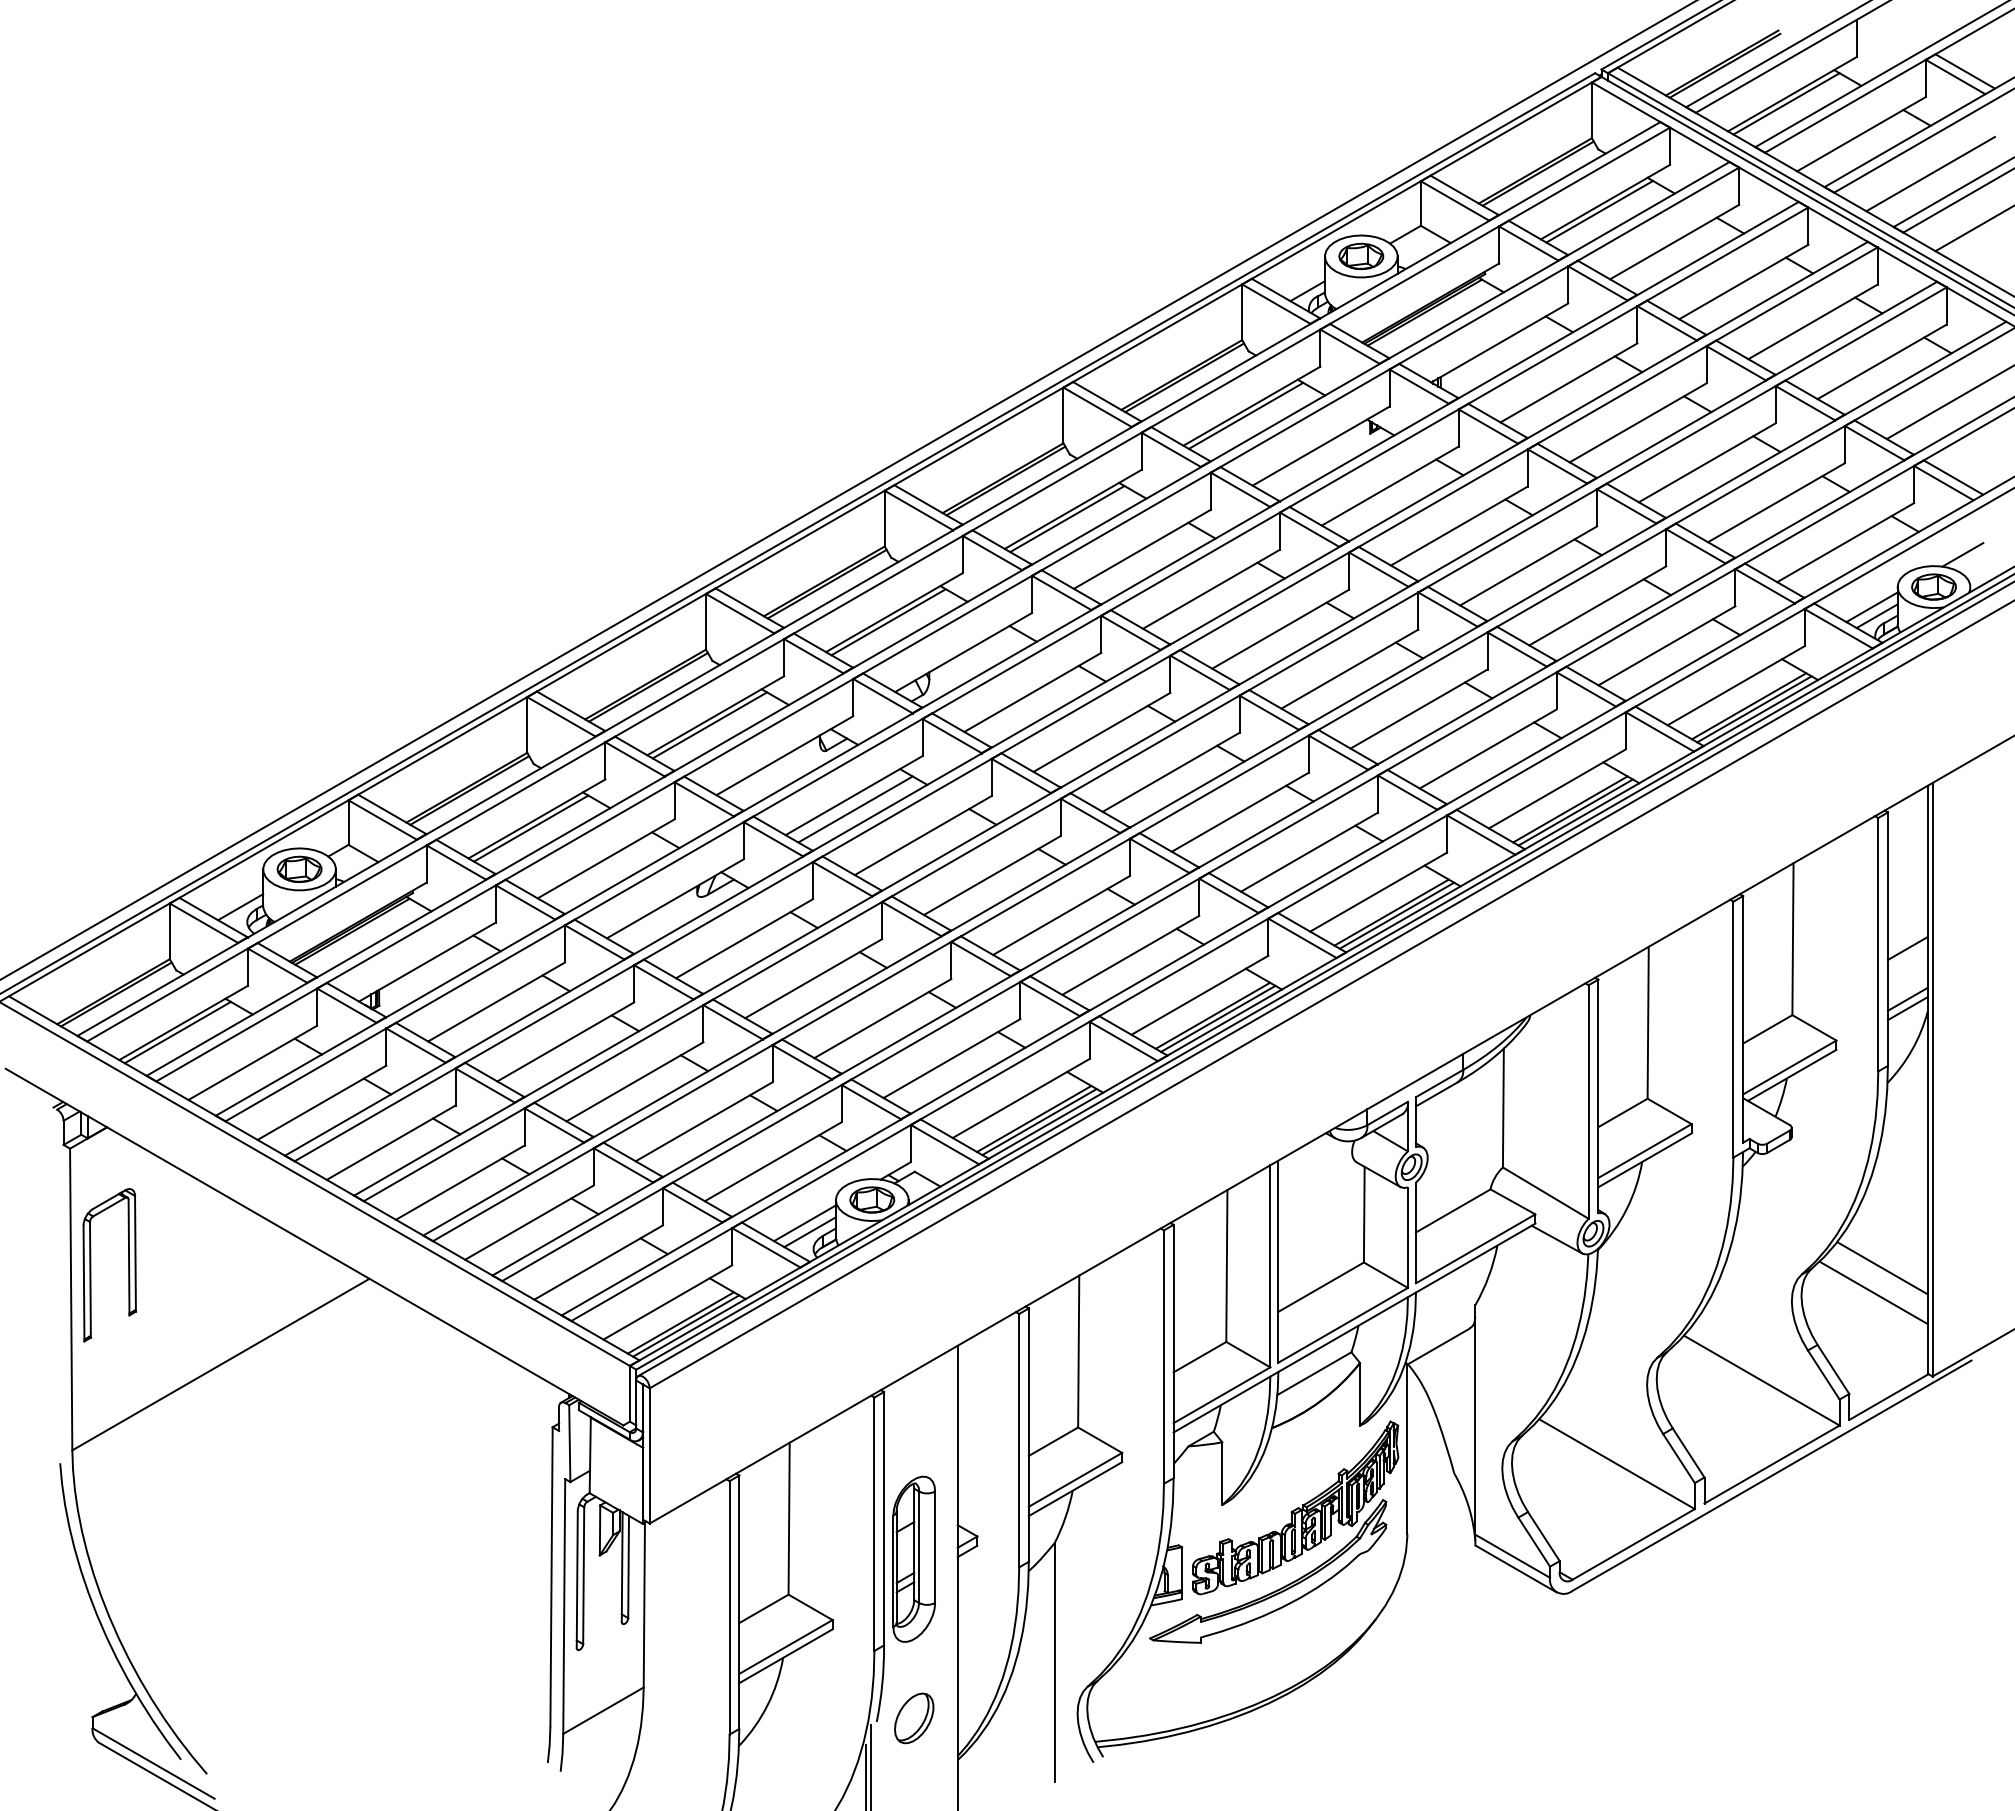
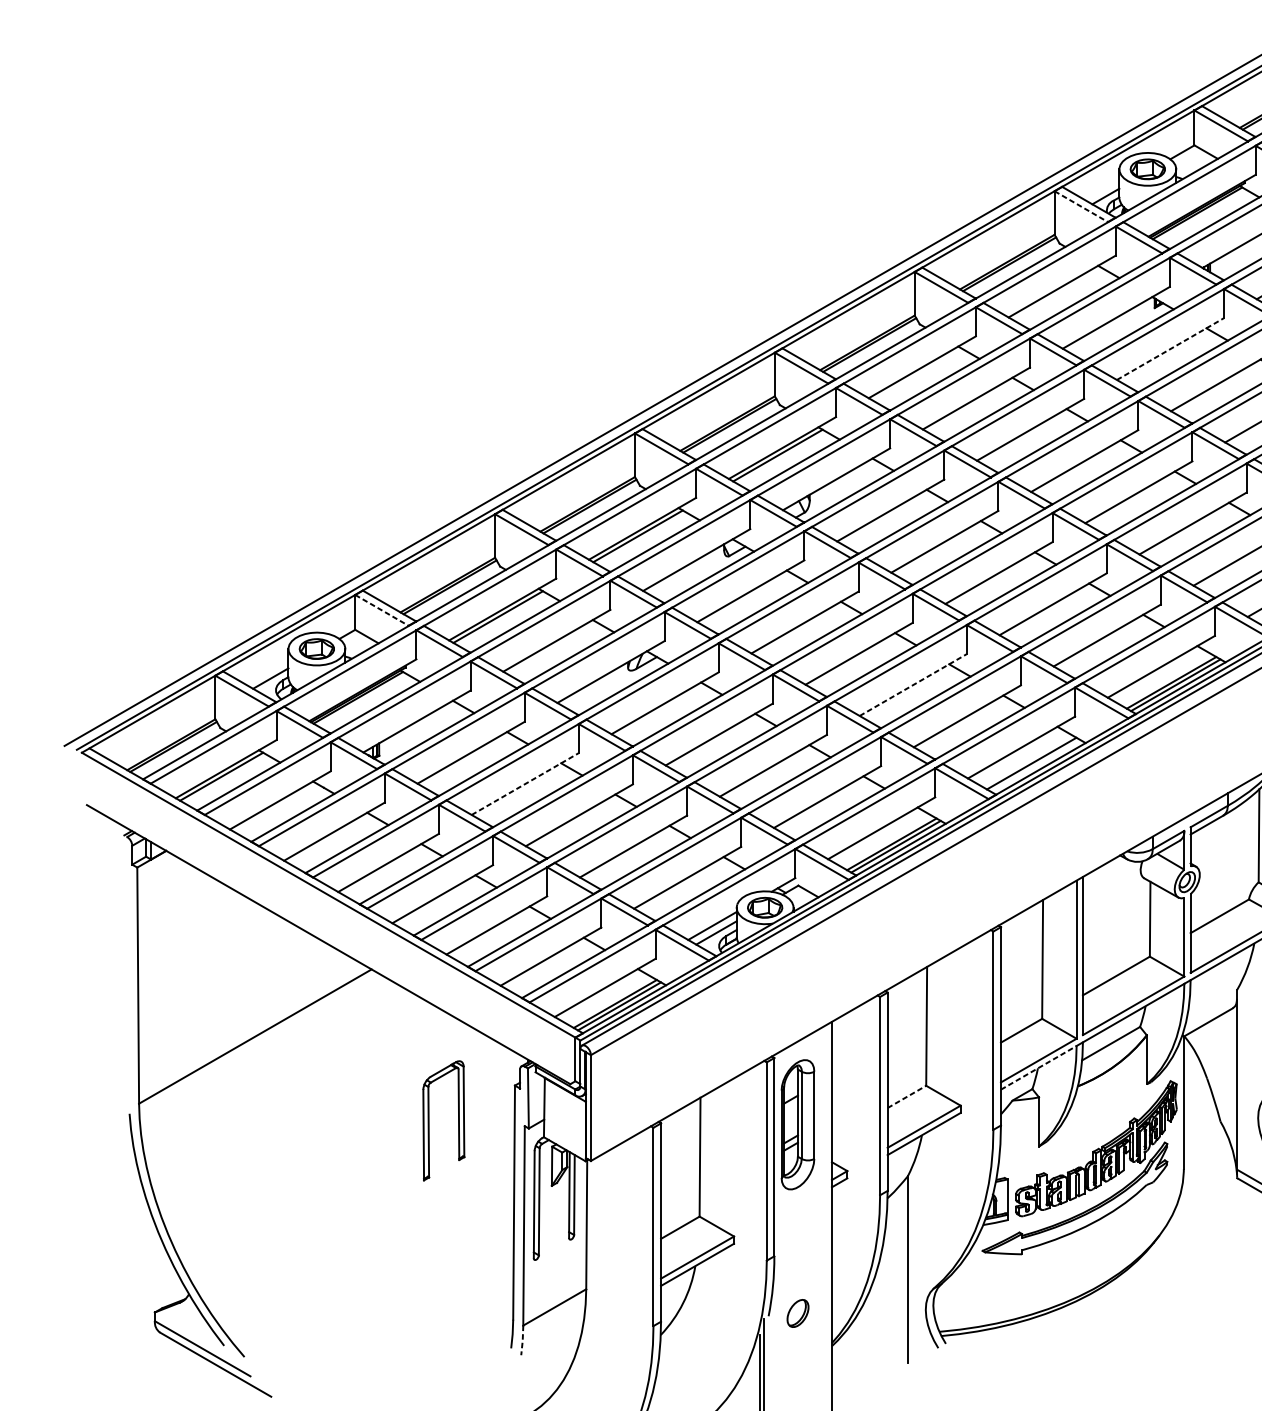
line: (1276, 304) -> (1081, 206), solid -> dashed
line: (1245, 415) -> (1057, 293), removed
line: (1390, 485) -> (1170, 348), solid -> dashed
line: (1067, 519) -> (917, 375), removed
line: (855, 809) -> (751, 602), removed
line: (383, 820) -> (382, 610), solid -> dashed
line: (1062, 915) -> (913, 685), solid -> dashed
line: (1218, 1018) -> (1036, 765), removed
line: (566, 1041) -> (525, 783), solid -> dashed
part: (91, 1265) -> (429, 1121), moved
line: (1221, 1404) -> (1038, 1067), solid -> dashed
line: (1053, 1441) -> (906, 1096), solid -> dashed
part: (913, 1558) -> (797, 1124), moved
part: (914, 1718) -> (798, 1313), size x0.7
line: (562, 1753) -> (522, 1340), solid -> dashed

